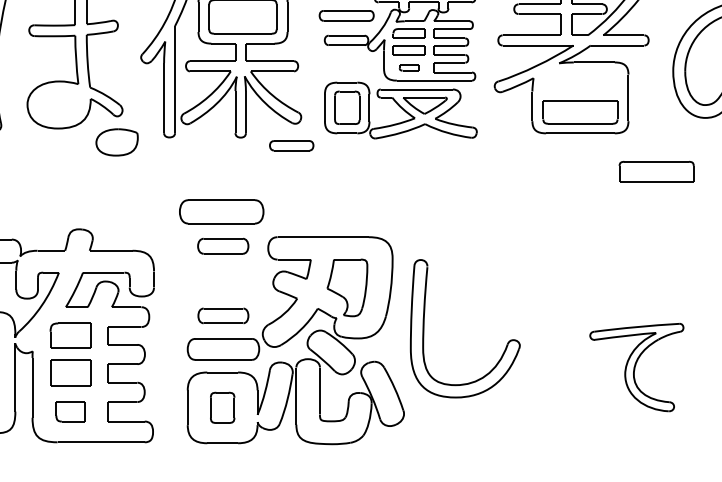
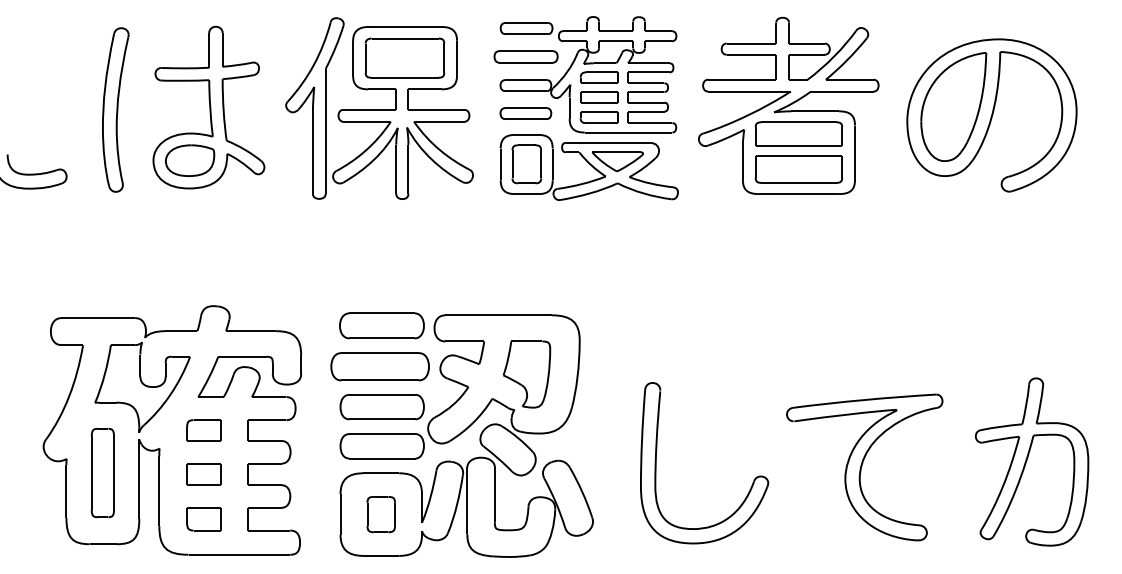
part: (408, 67) -> (598, 117), size x1.67
part: (117, 142) -> (190, 160), moved
part: (291, 145) -> (525, 113), moved
part: (656, 171) -> (798, 133), moved
part: (221, 211) -> (379, 366), moved
part: (222, 245) -> (381, 325), size x1.43
part: (222, 316) -> (381, 407), size x1.43
part: (424, 329) -> (656, 463), moved
part: (70, 335) -> (203, 430), size x0.71
part: (636, 367) -> (864, 467), size x1.43
part: (70, 373) -> (203, 474), size x0.71

